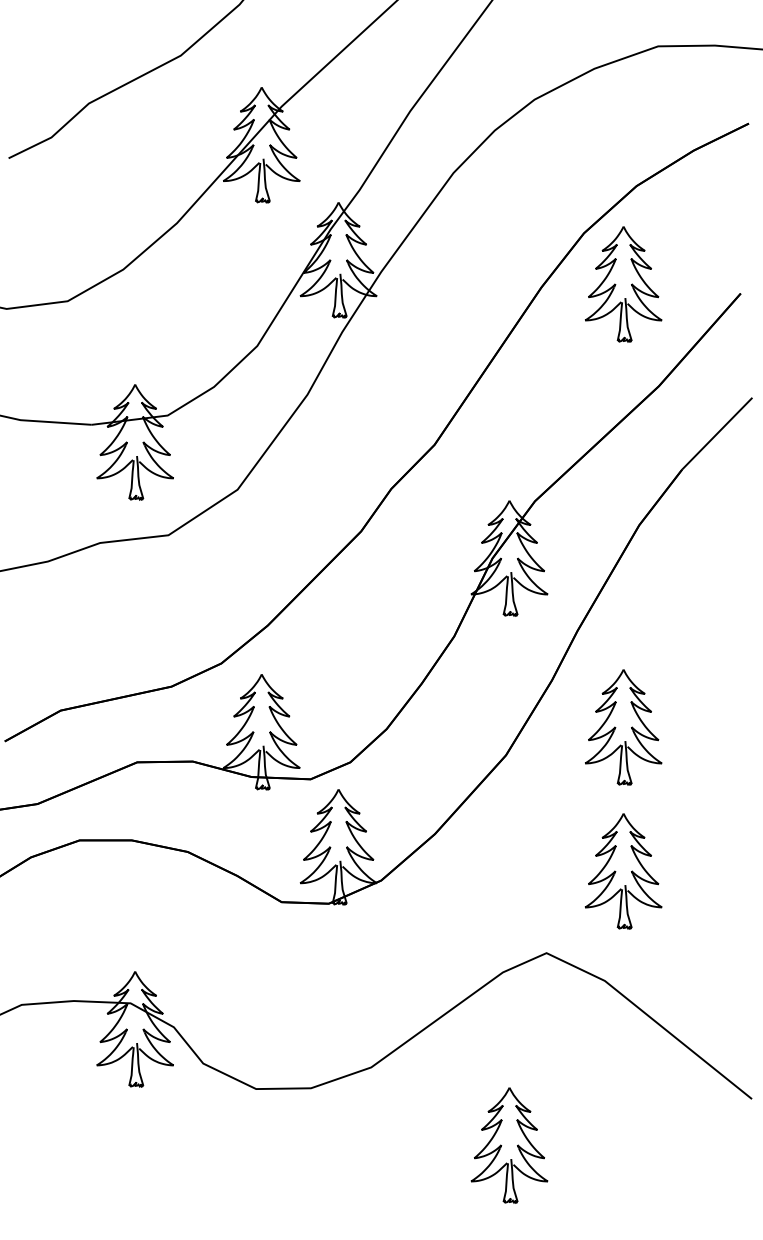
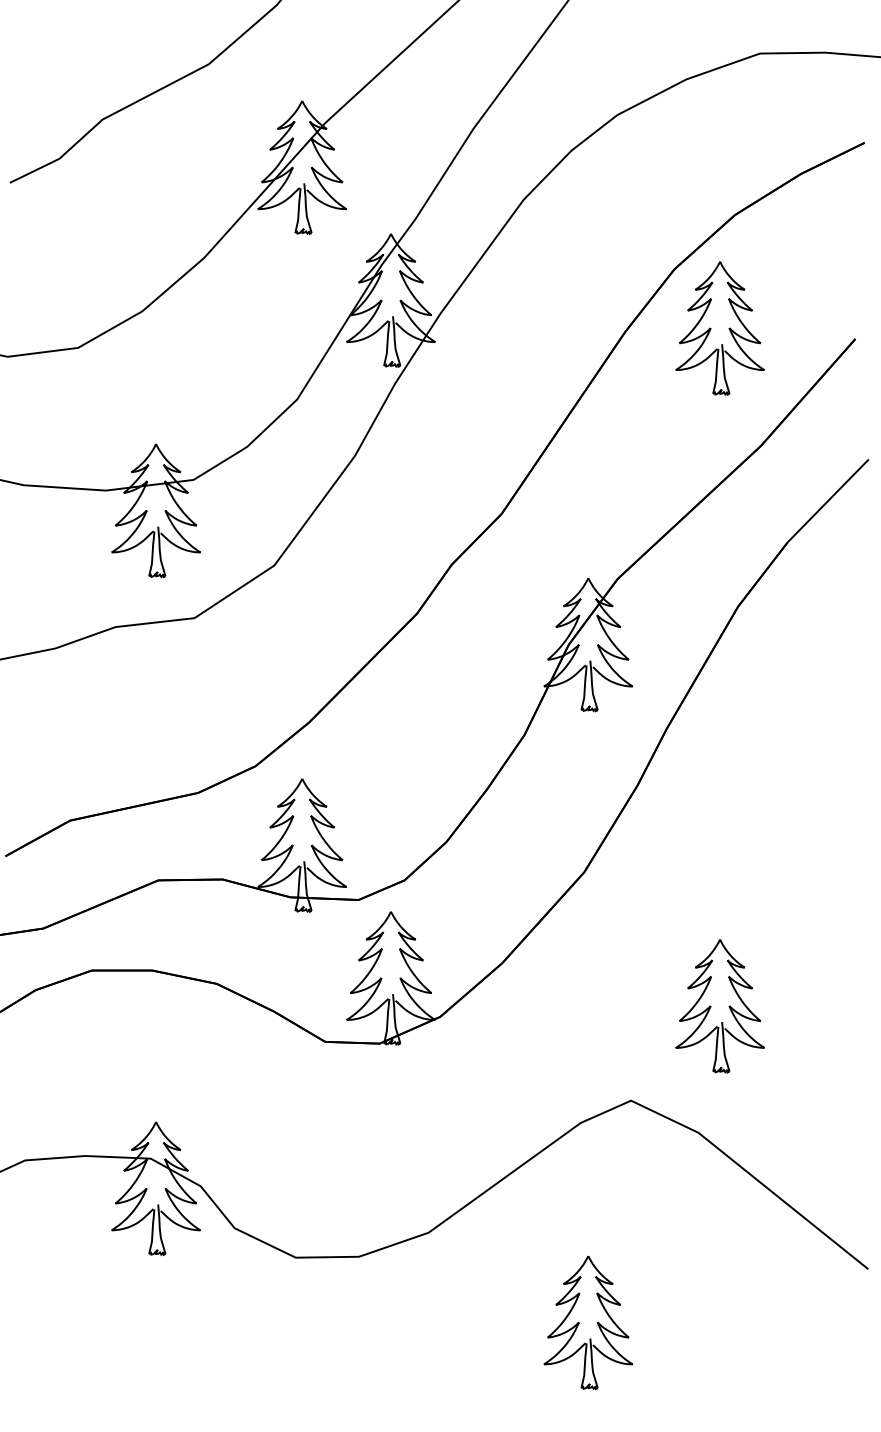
part: (623, 727) -> (719, 840), removed

